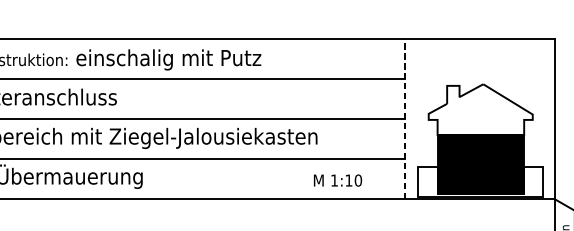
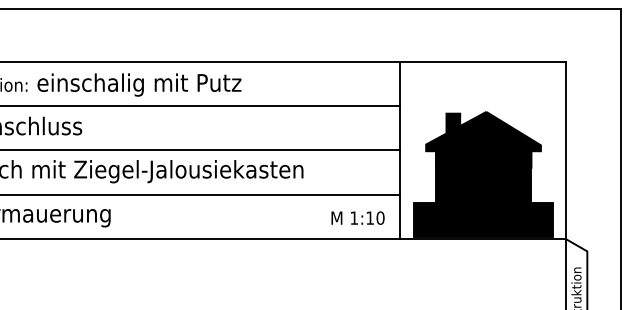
fill: (480, 109) -> (483, 139), added
line: (404, 118) -> (399, 149), dashed -> solid
text: (337, 179) -> (357, 217), moved
fill: (480, 181) -> (483, 219), added

